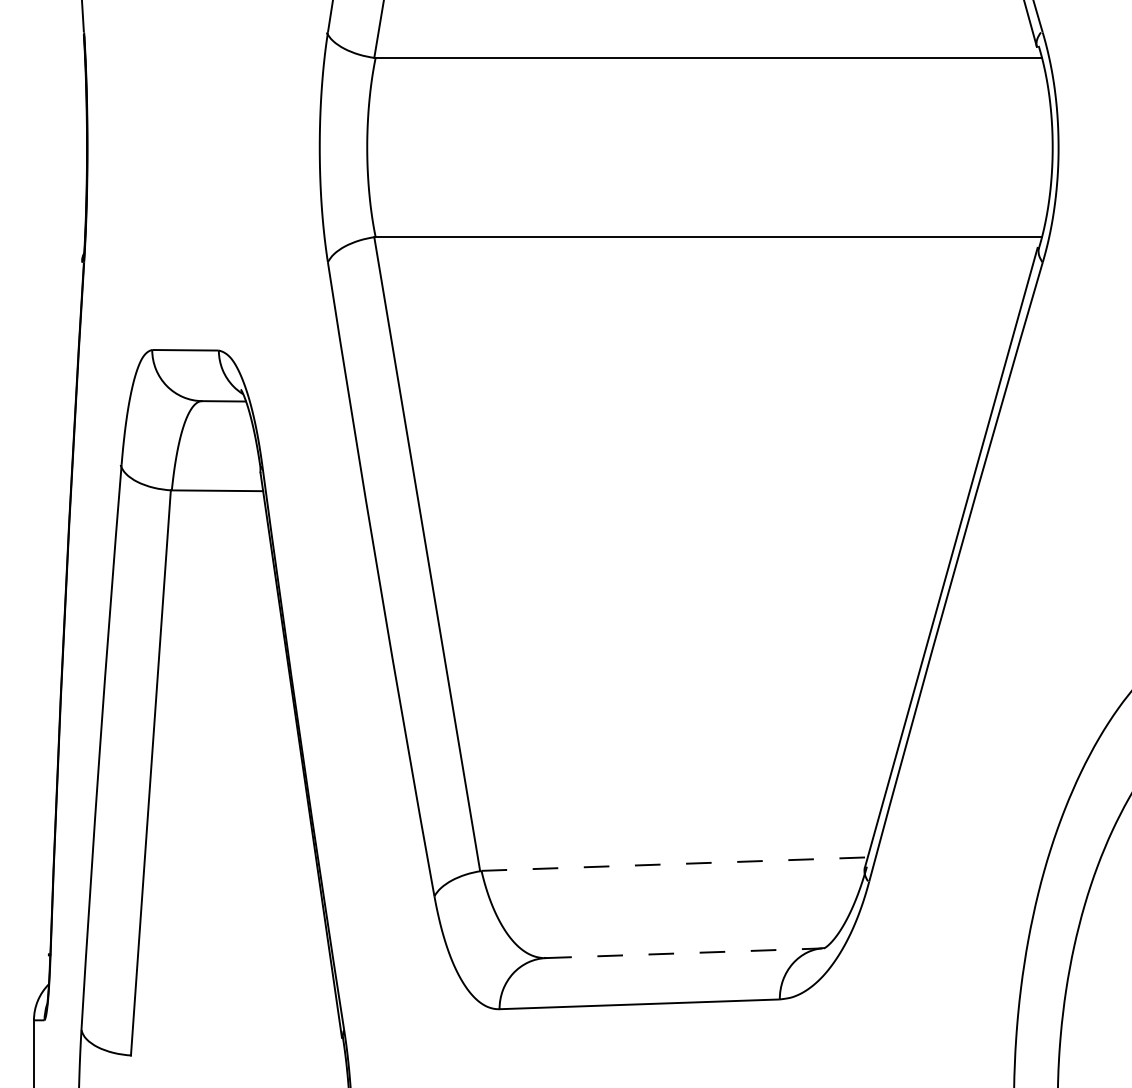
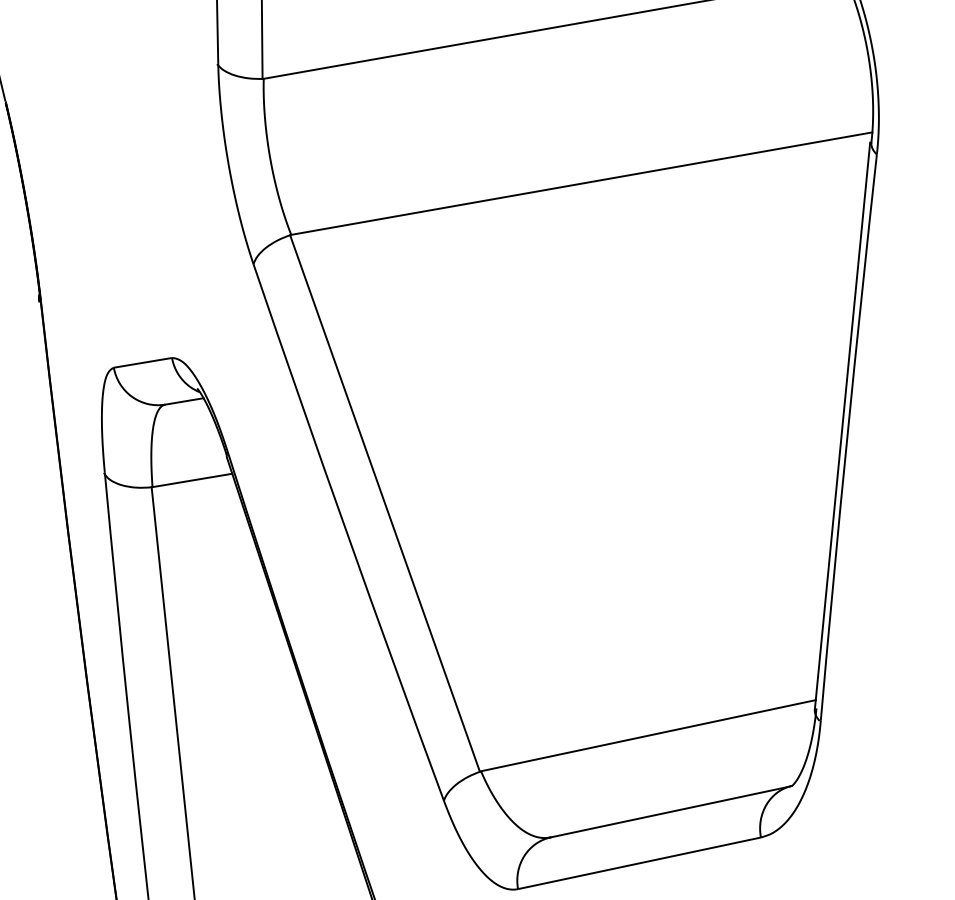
line: (675, 864) -> (649, 735), dashed -> solid
line: (684, 953) -> (670, 812), dashed -> solid

